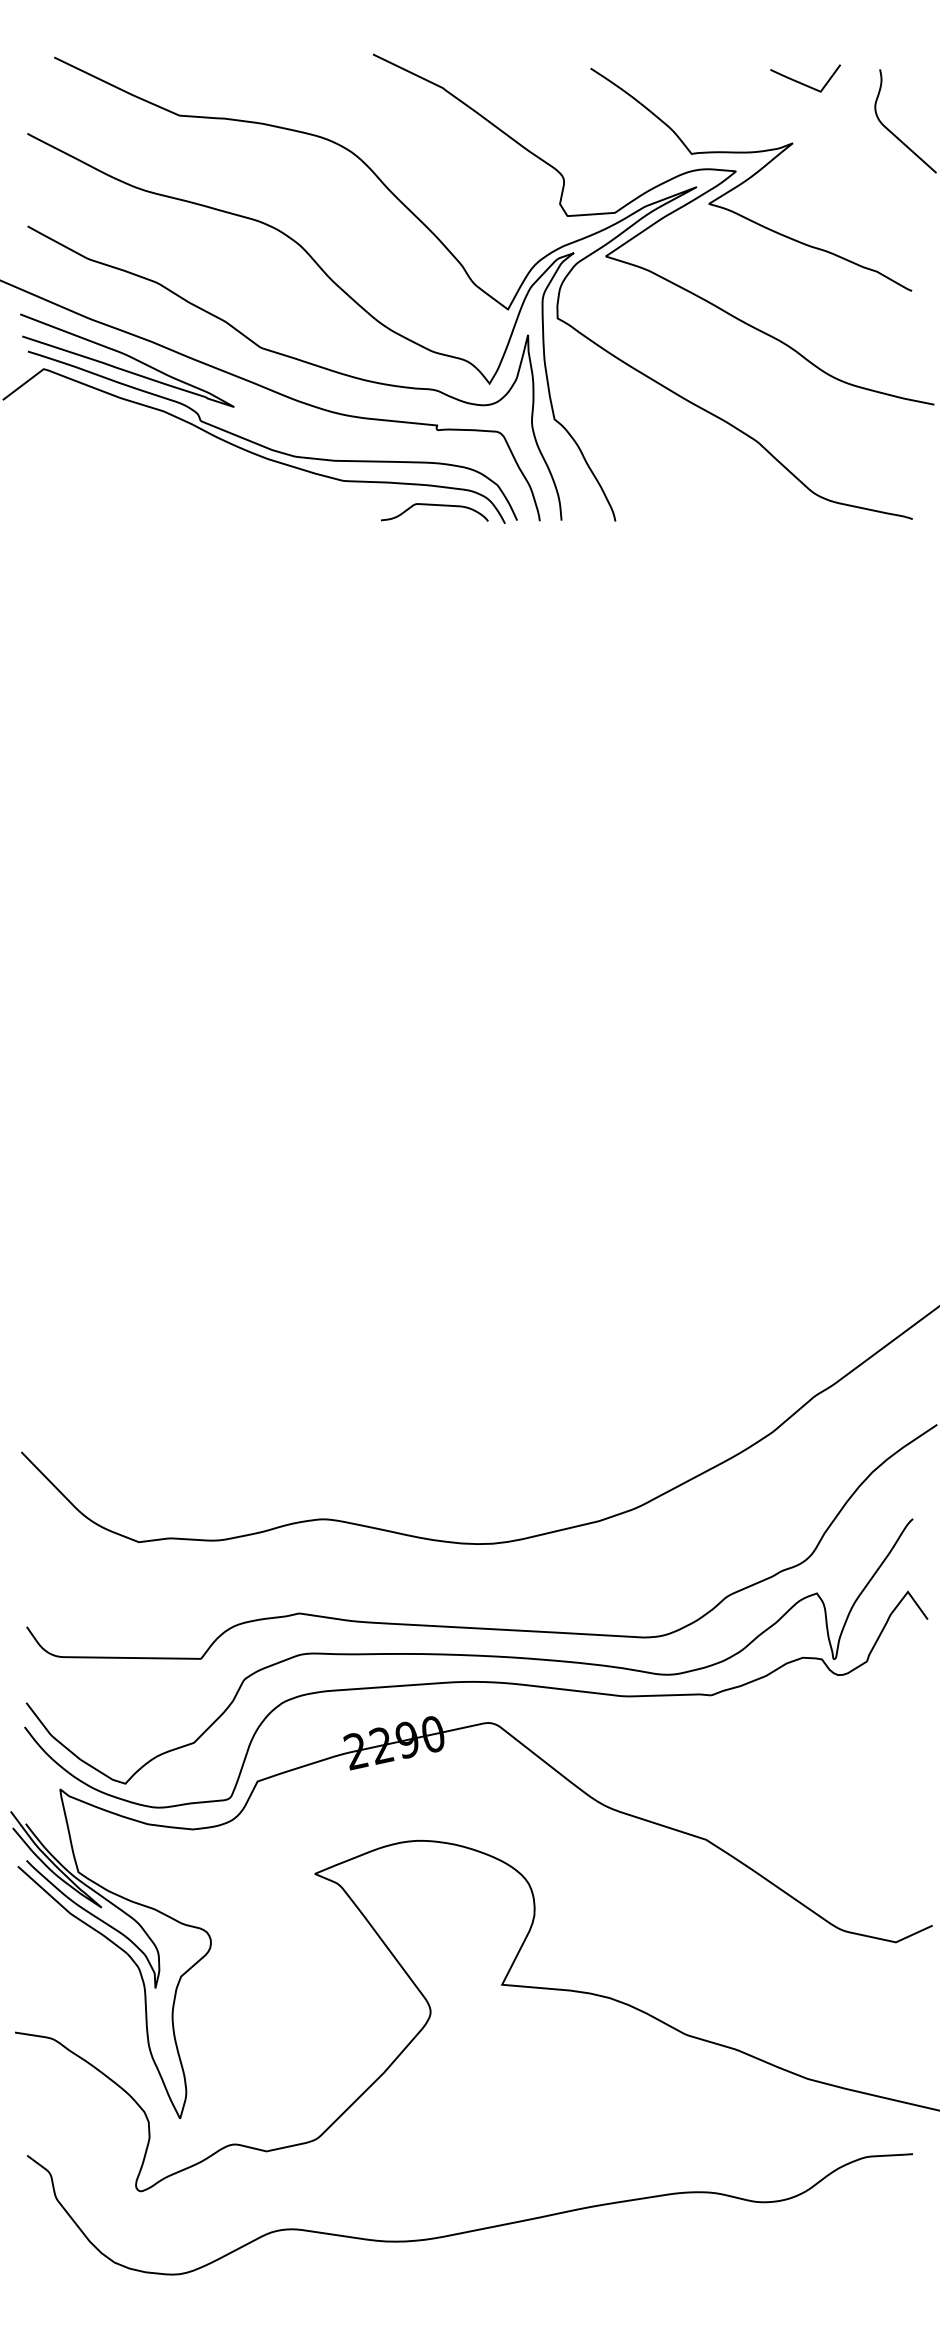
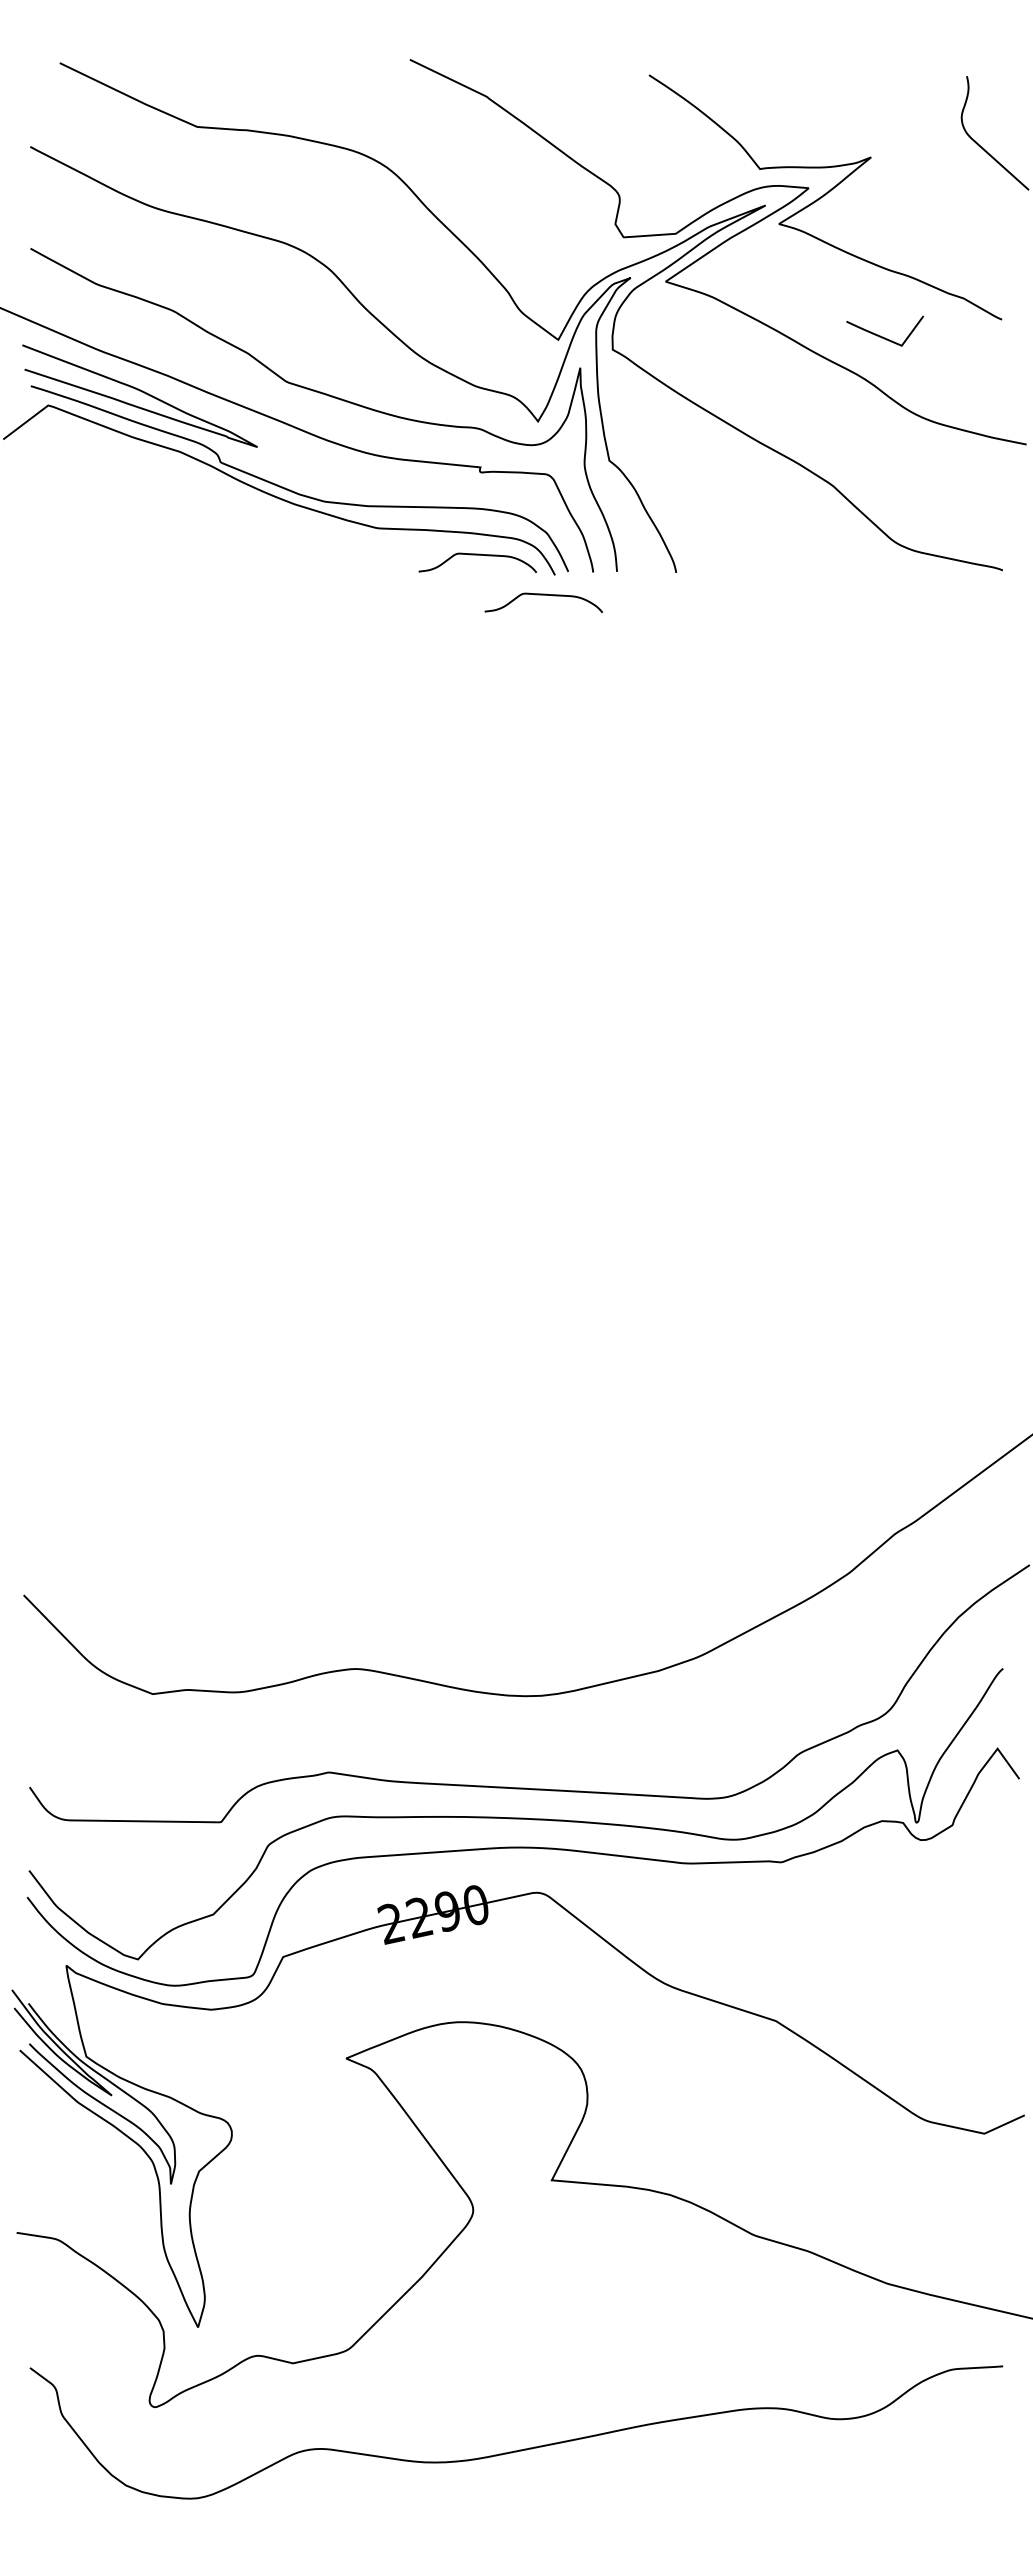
curve: (803, 83) -> (882, 336), moved
curve: (494, 542) -> (543, 595), added

